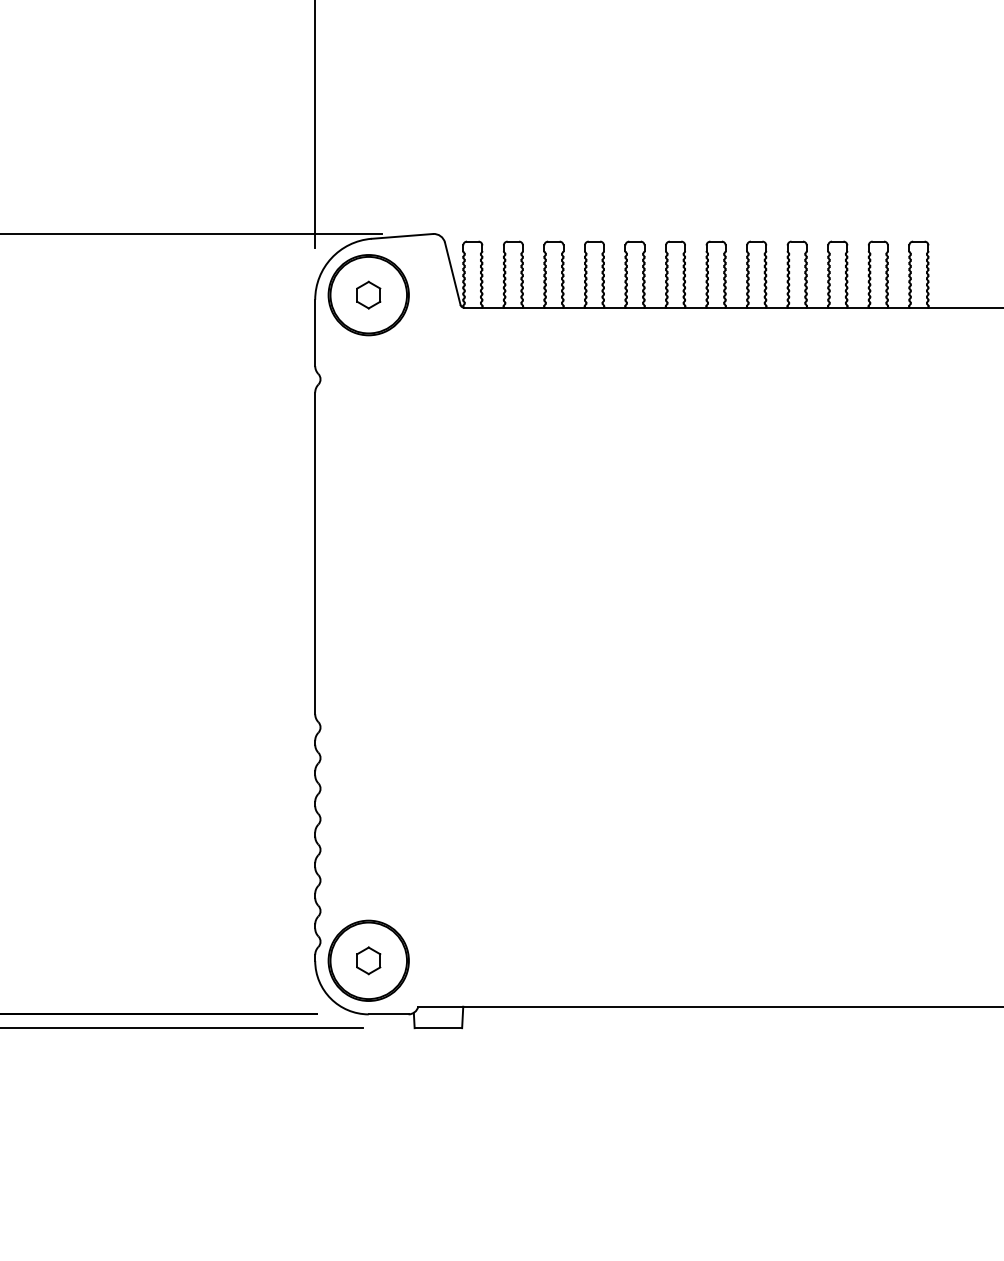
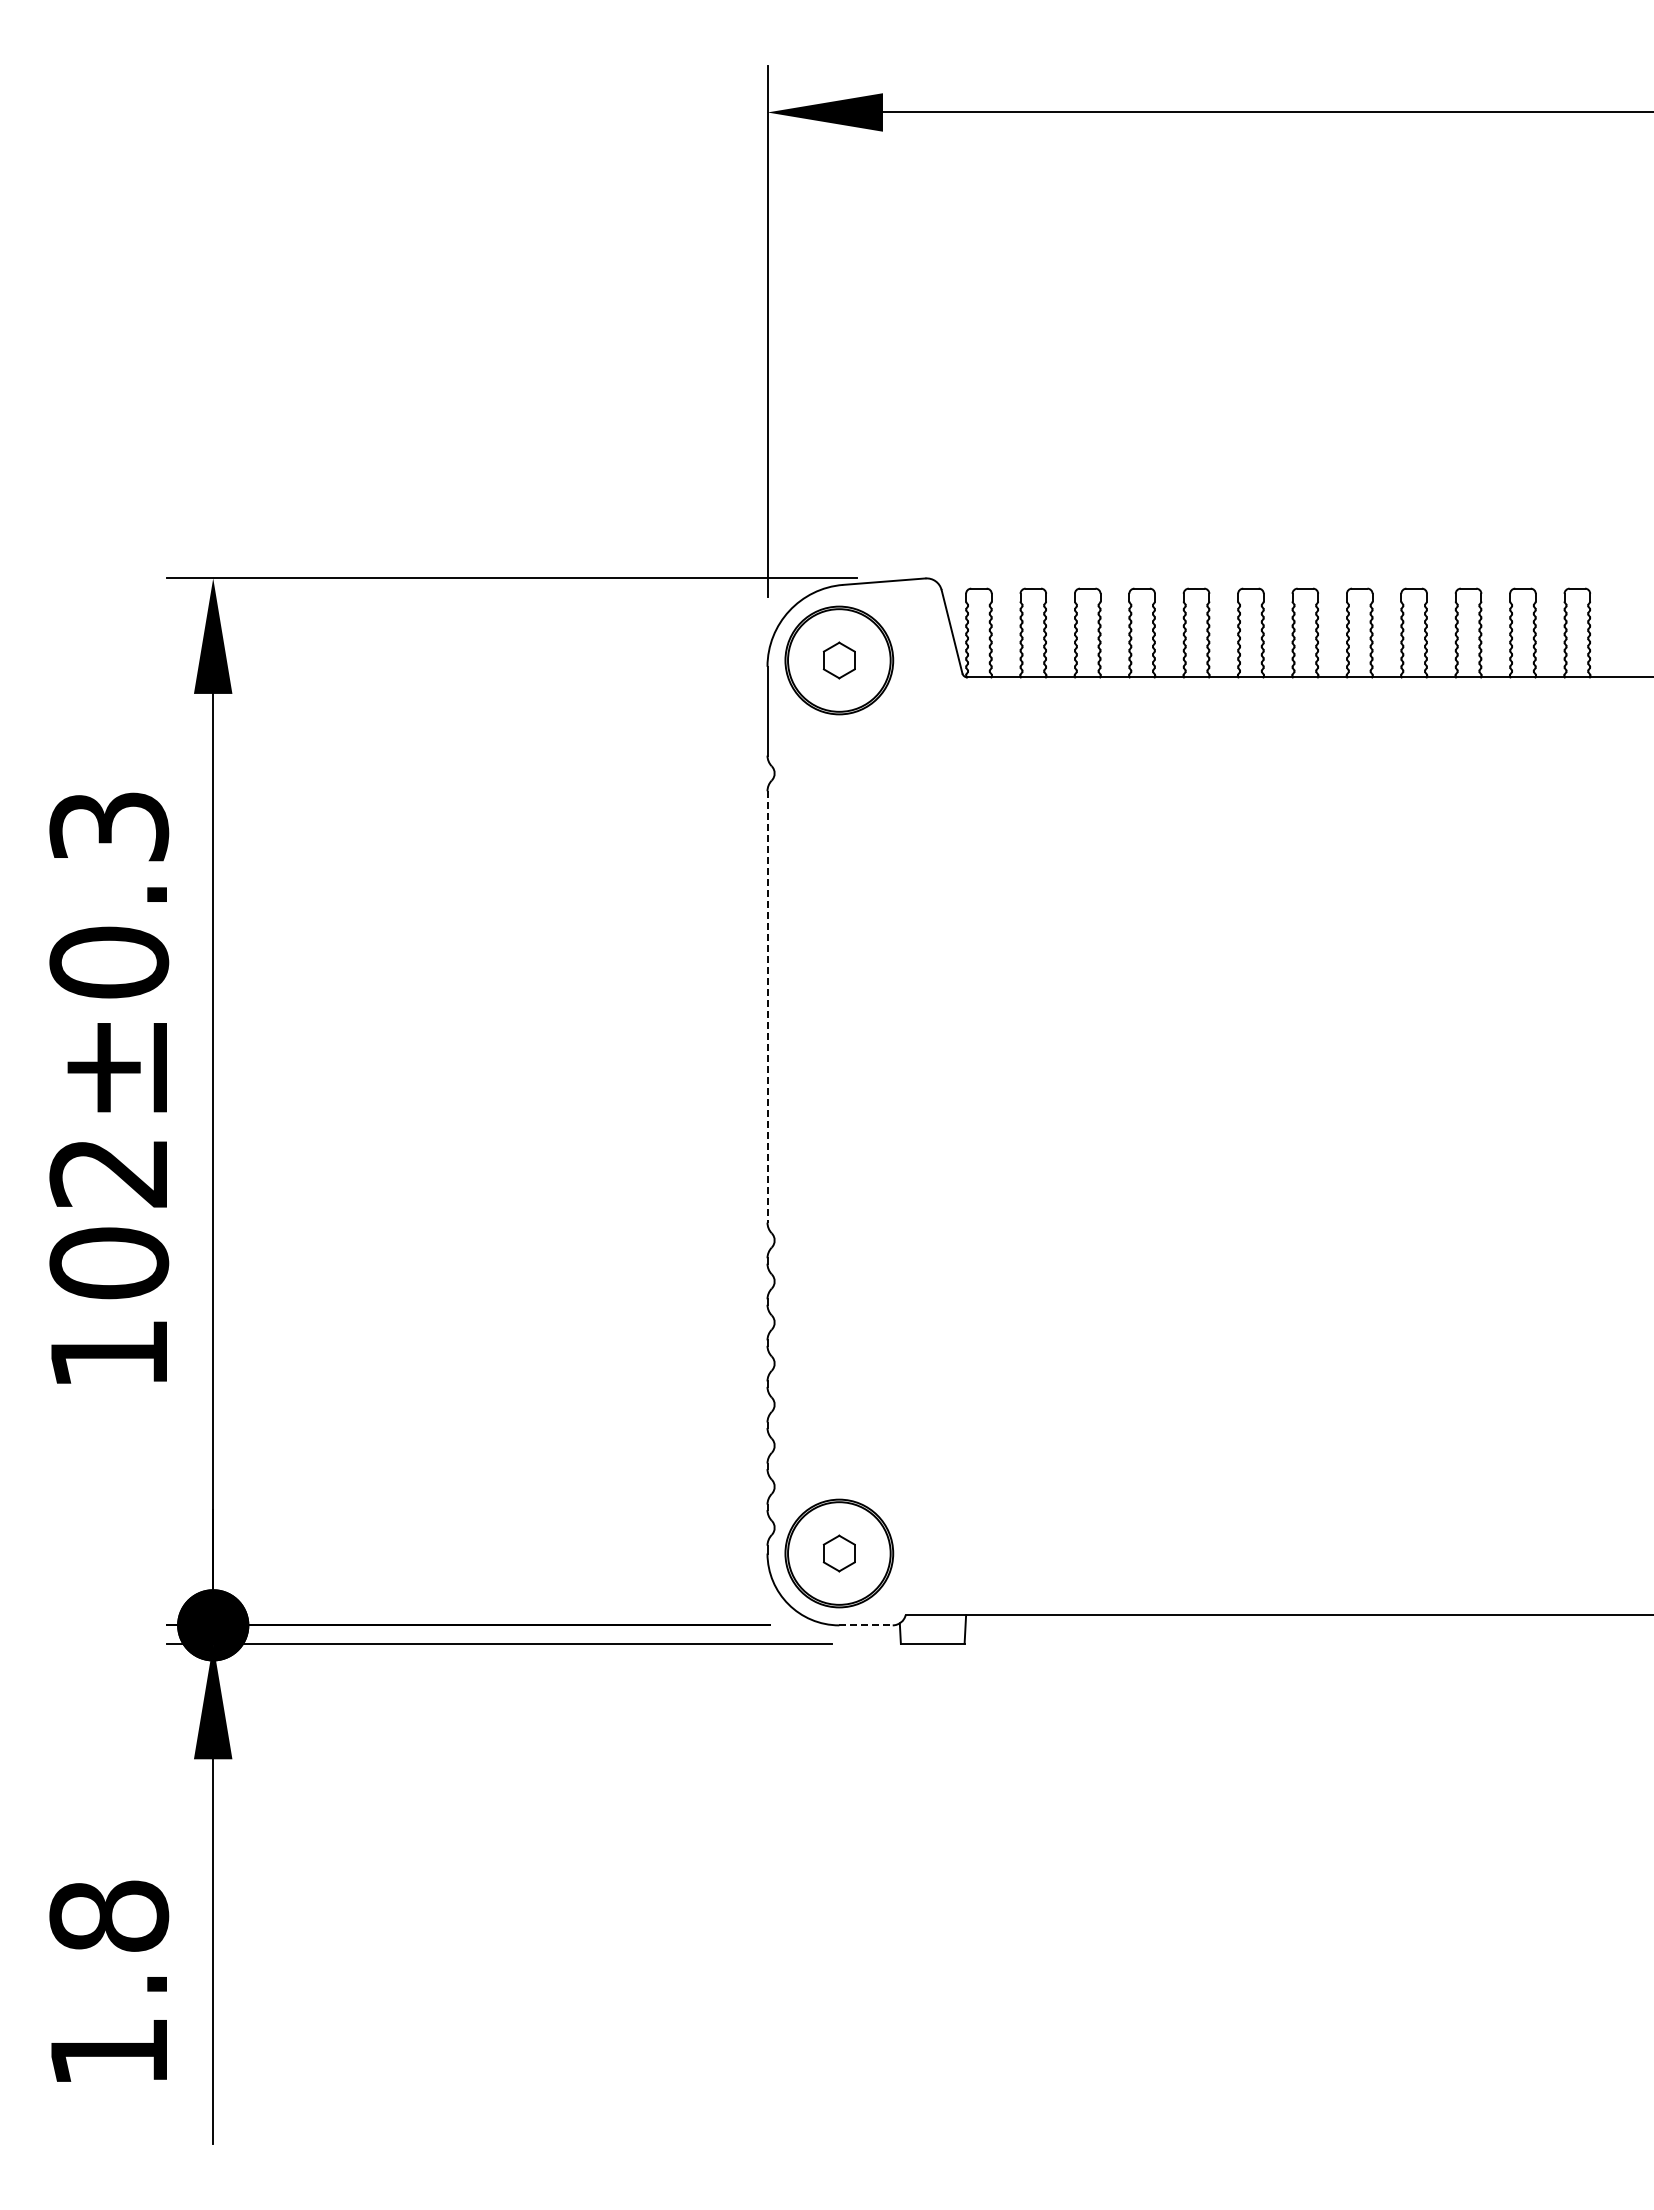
line: (315, 553) -> (767, 1006), solid -> dashed
line: (389, 1014) -> (866, 1625), solid -> dashed

